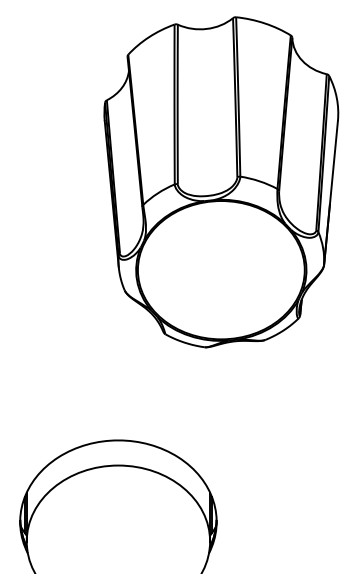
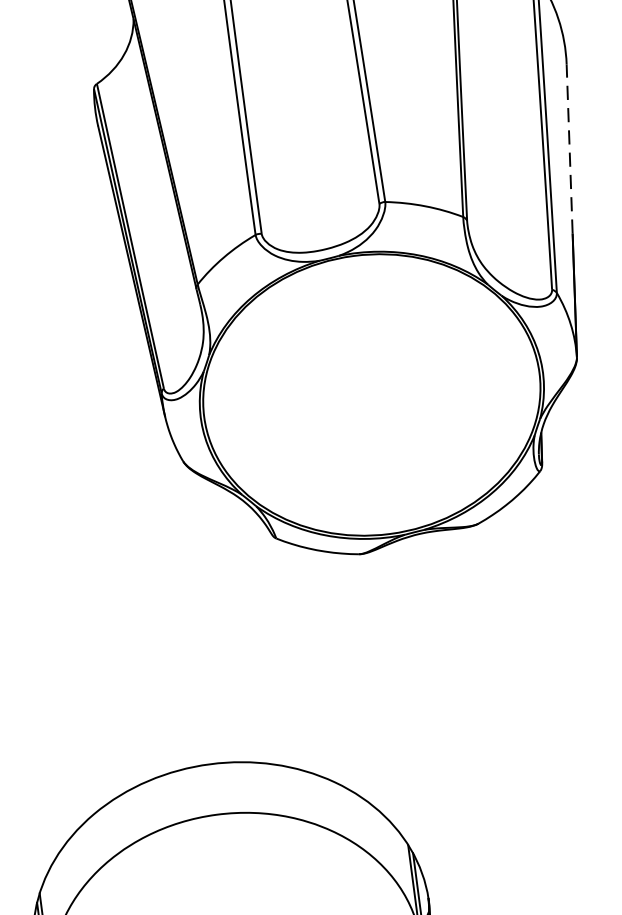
line: (333, 162) -> (568, 148), solid -> dashed

